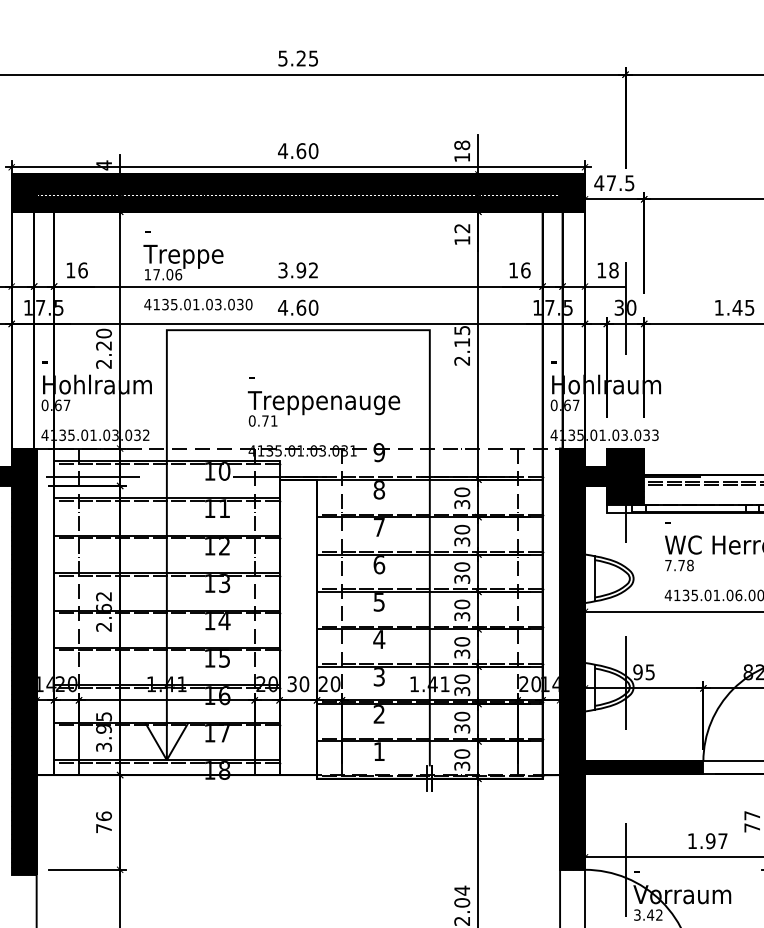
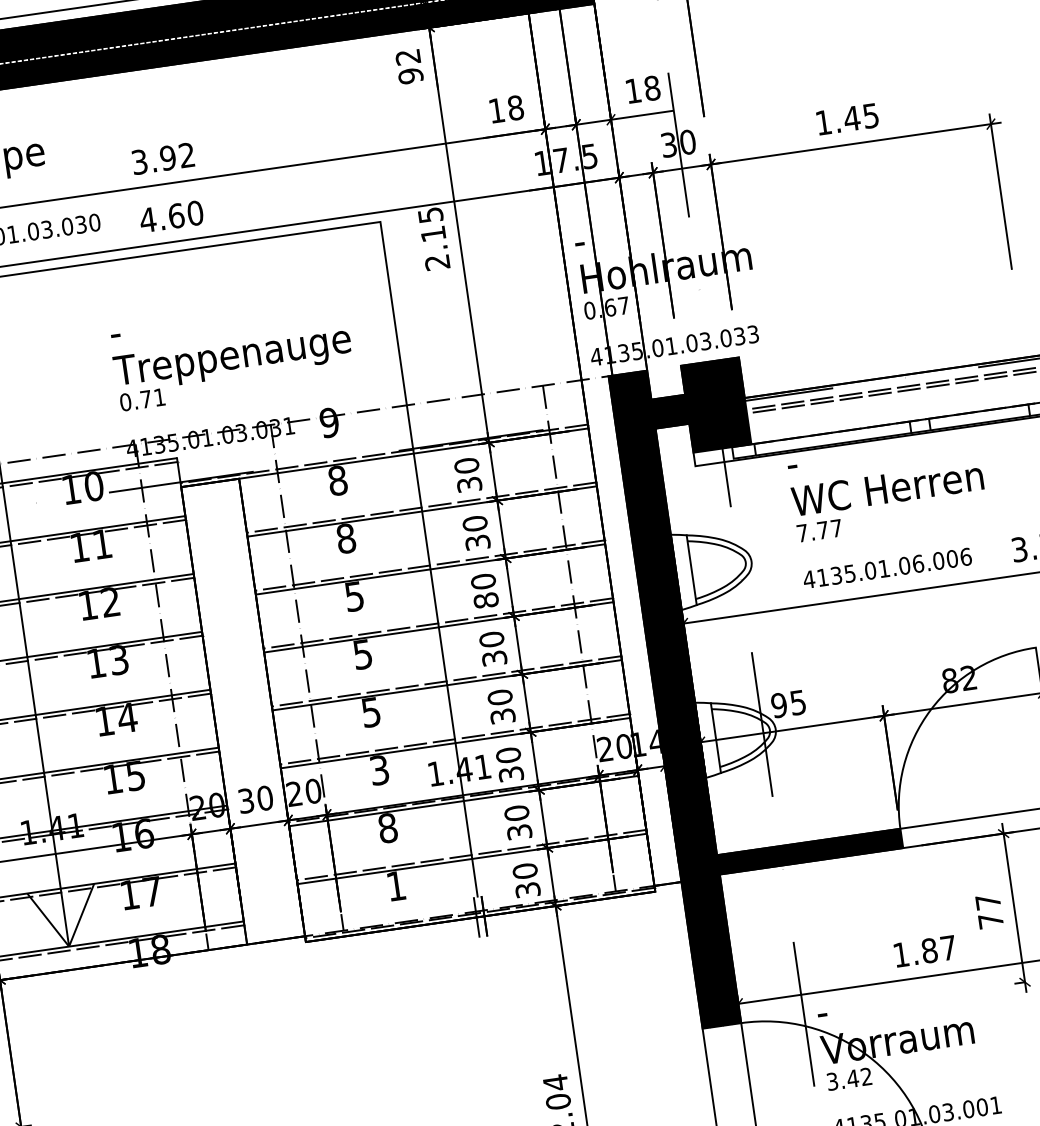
text: (462, 240) -> (411, 75), 12 -> 92
text: (525, 270) -> (515, 108), 16 -> 18
text: (379, 527) -> (346, 538), 7 -> 8
text: (379, 565) -> (355, 597), 6 -> 5
text: (690, 565) -> (836, 528), 7.78 -> 7.77
text: (462, 578) -> (486, 599), 30 -> 80
text: (379, 639) -> (371, 712), 4 -> 5
text: (379, 714) -> (388, 828), 2 -> 8
text: (710, 841) -> (929, 951), 1.97 -> 1.87

